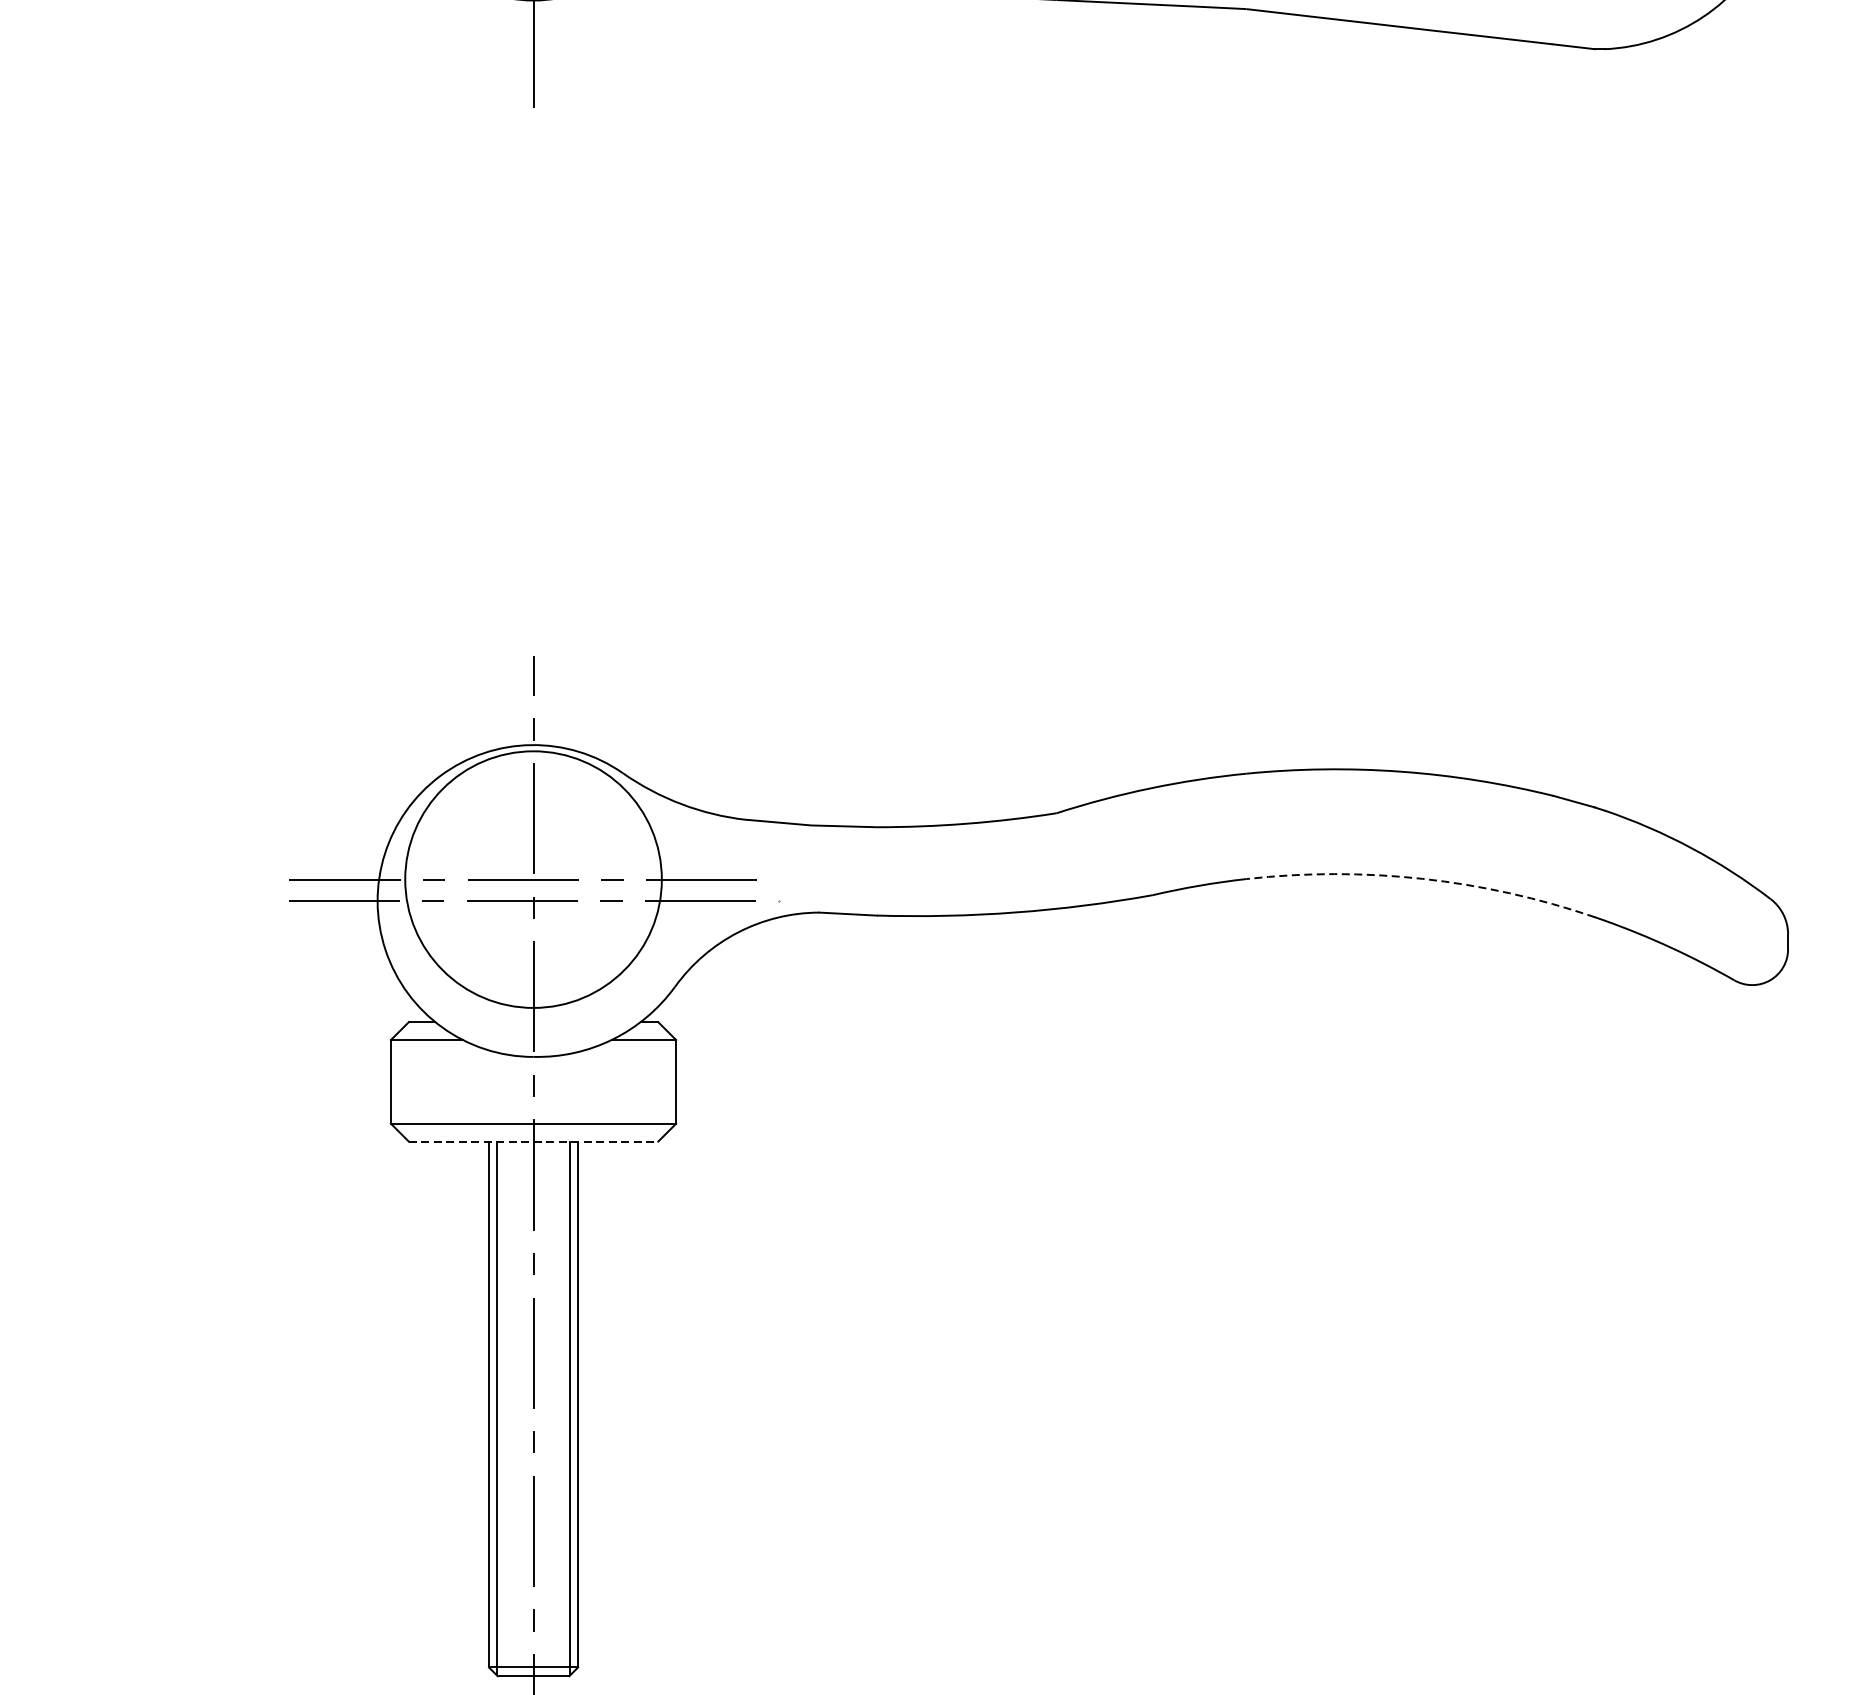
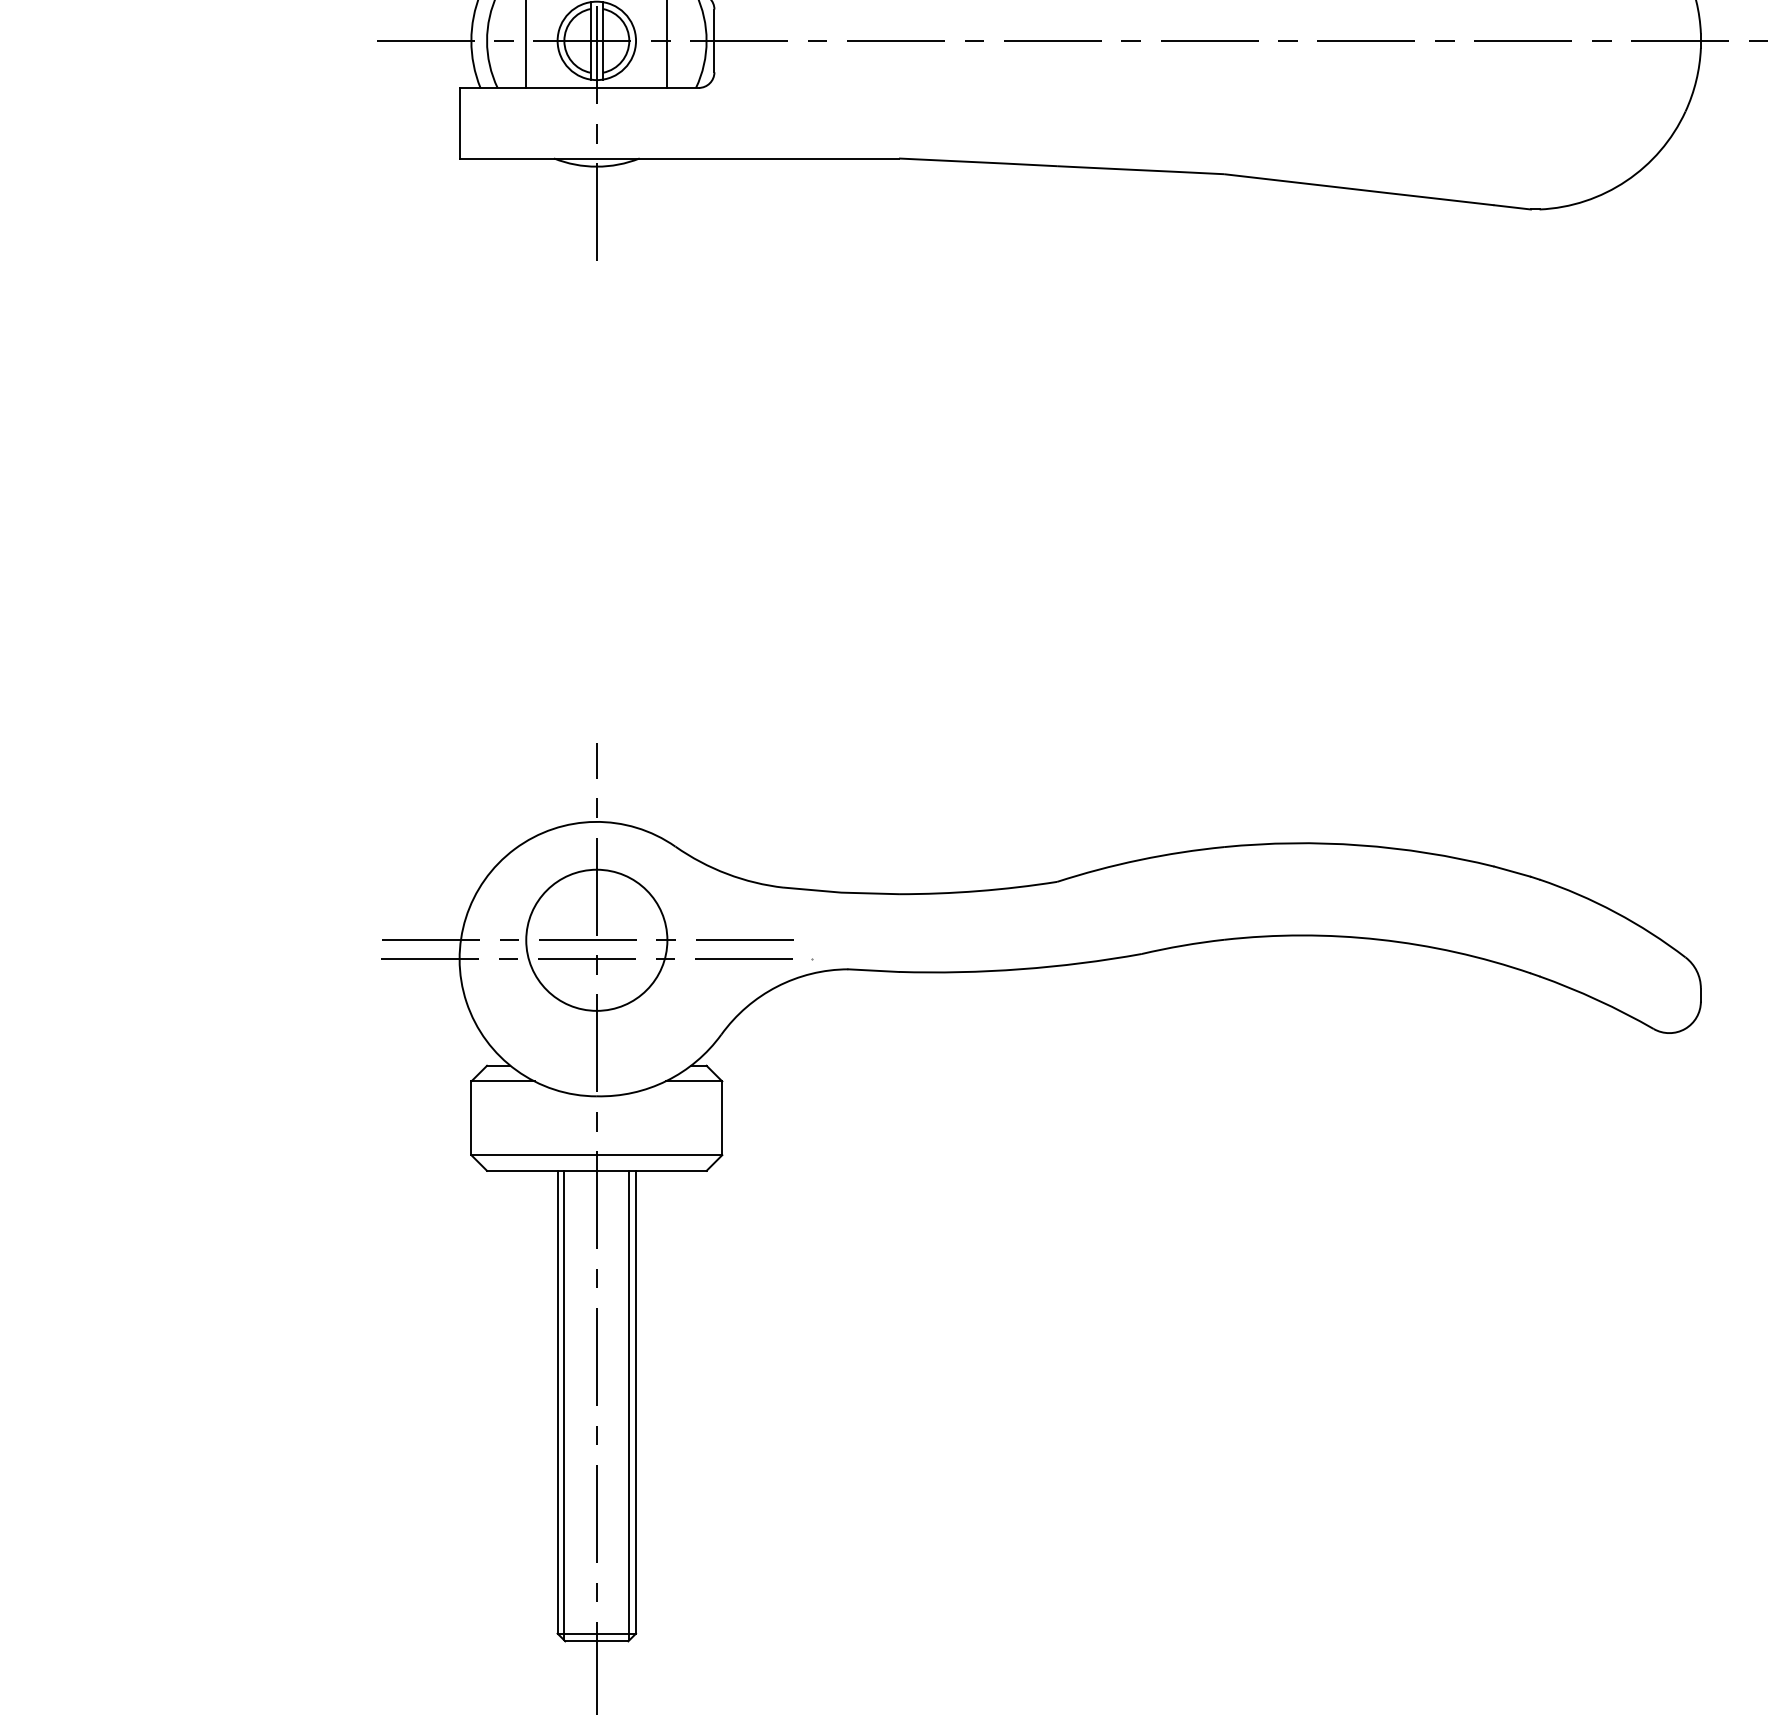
circle: (533, 878) -> (596, 939), size x0.62
arc: (1422, 878) -> (1379, 939), dashed -> solid
line: (533, 1141) -> (596, 1170), dashed -> solid

